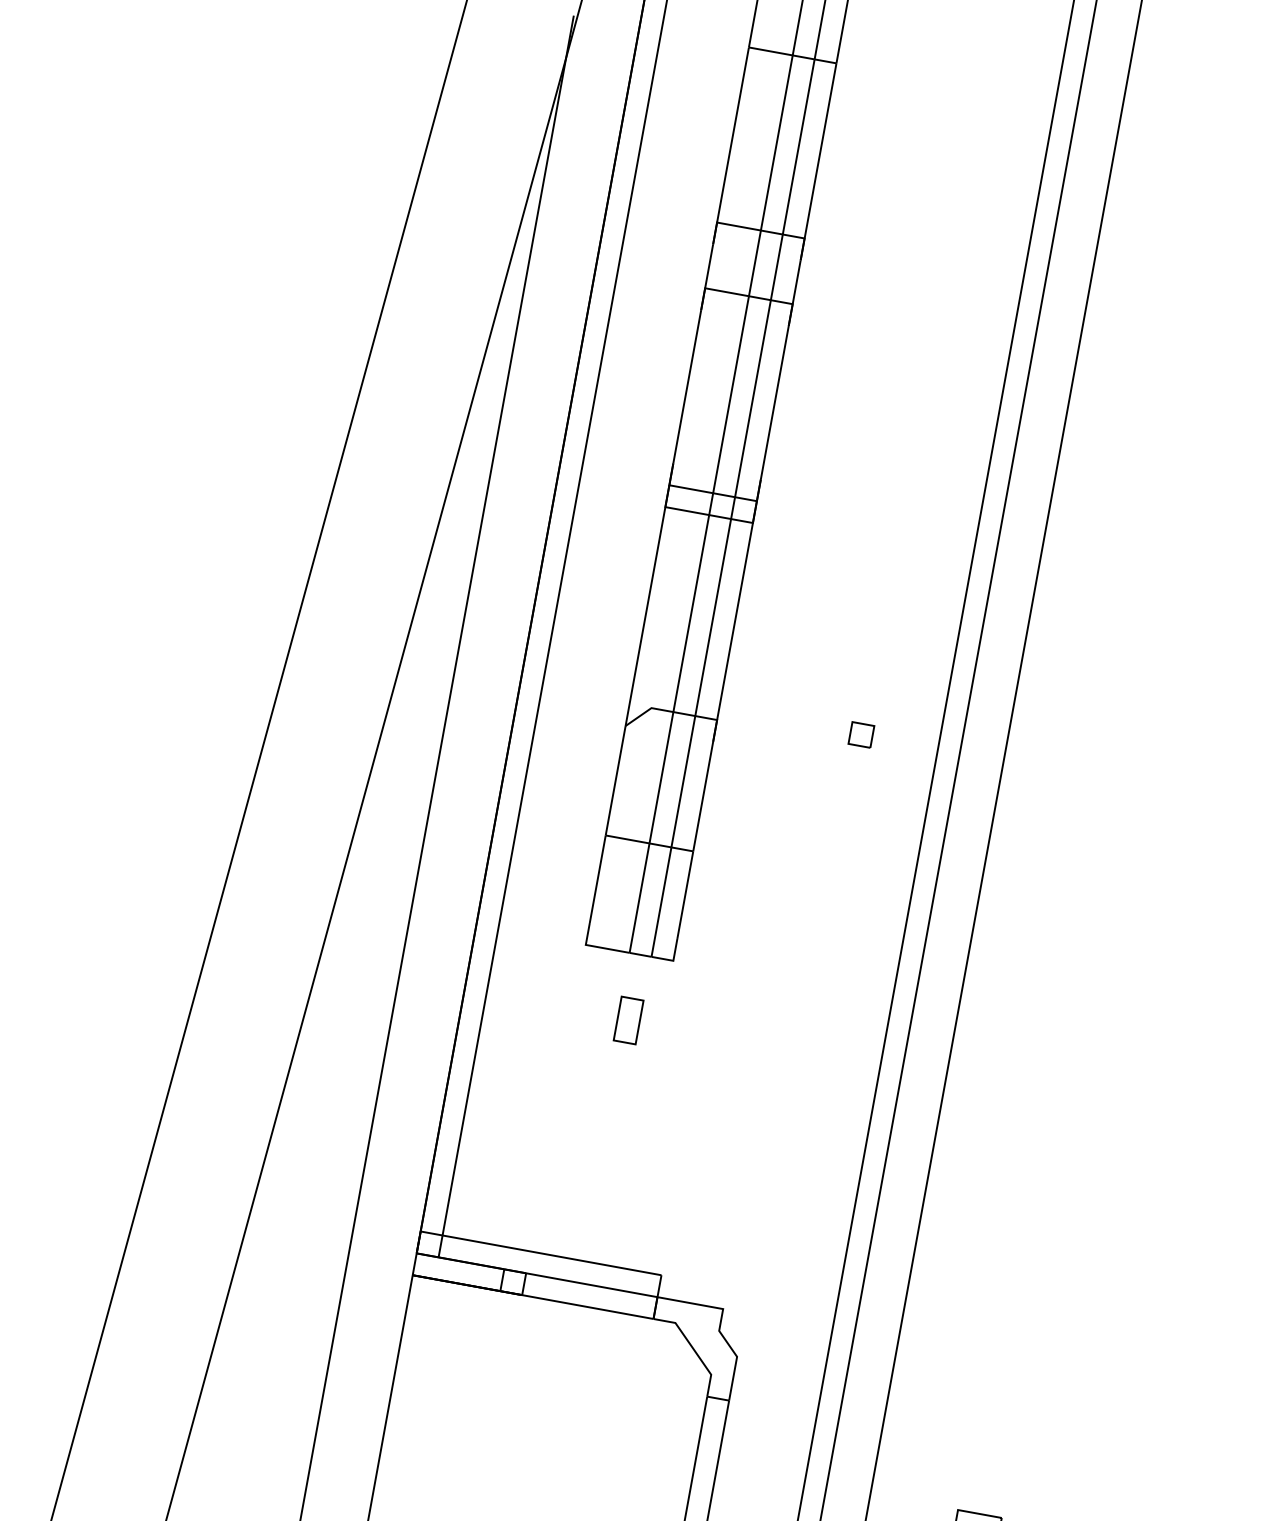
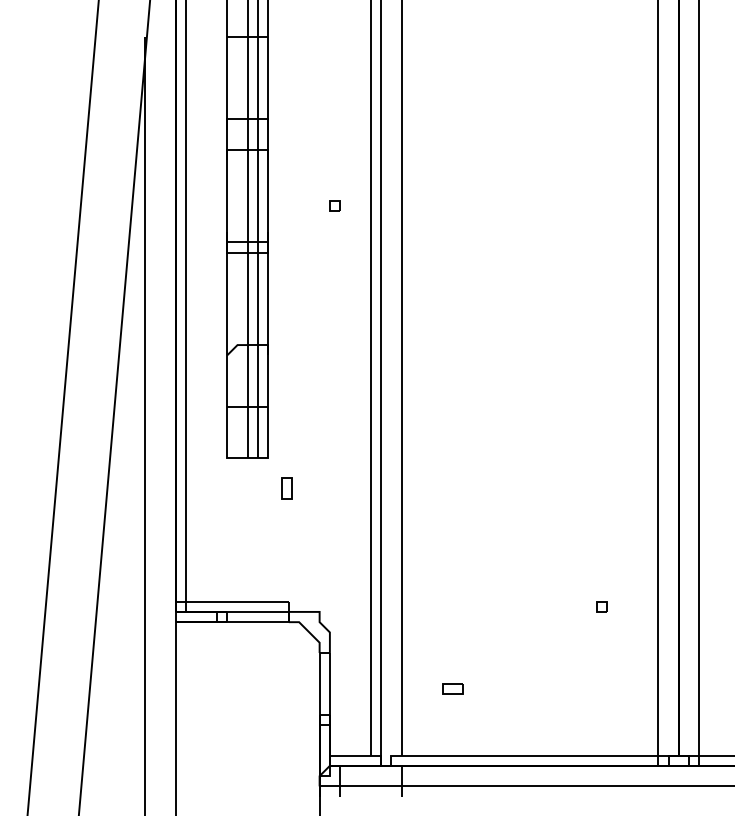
part: (860, 733) -> (334, 205), moved
part: (627, 1019) -> (286, 488), moved

